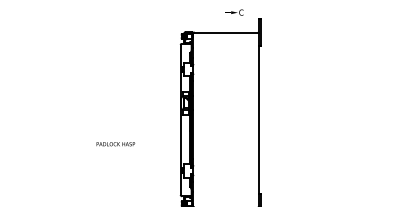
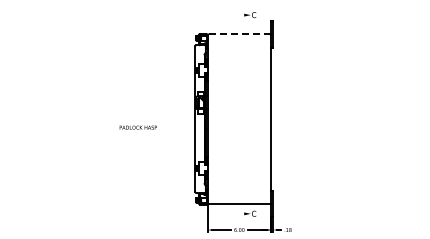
line: (226, 32) -> (239, 34), solid -> dashed
text: (114, 144) -> (137, 127), moved

